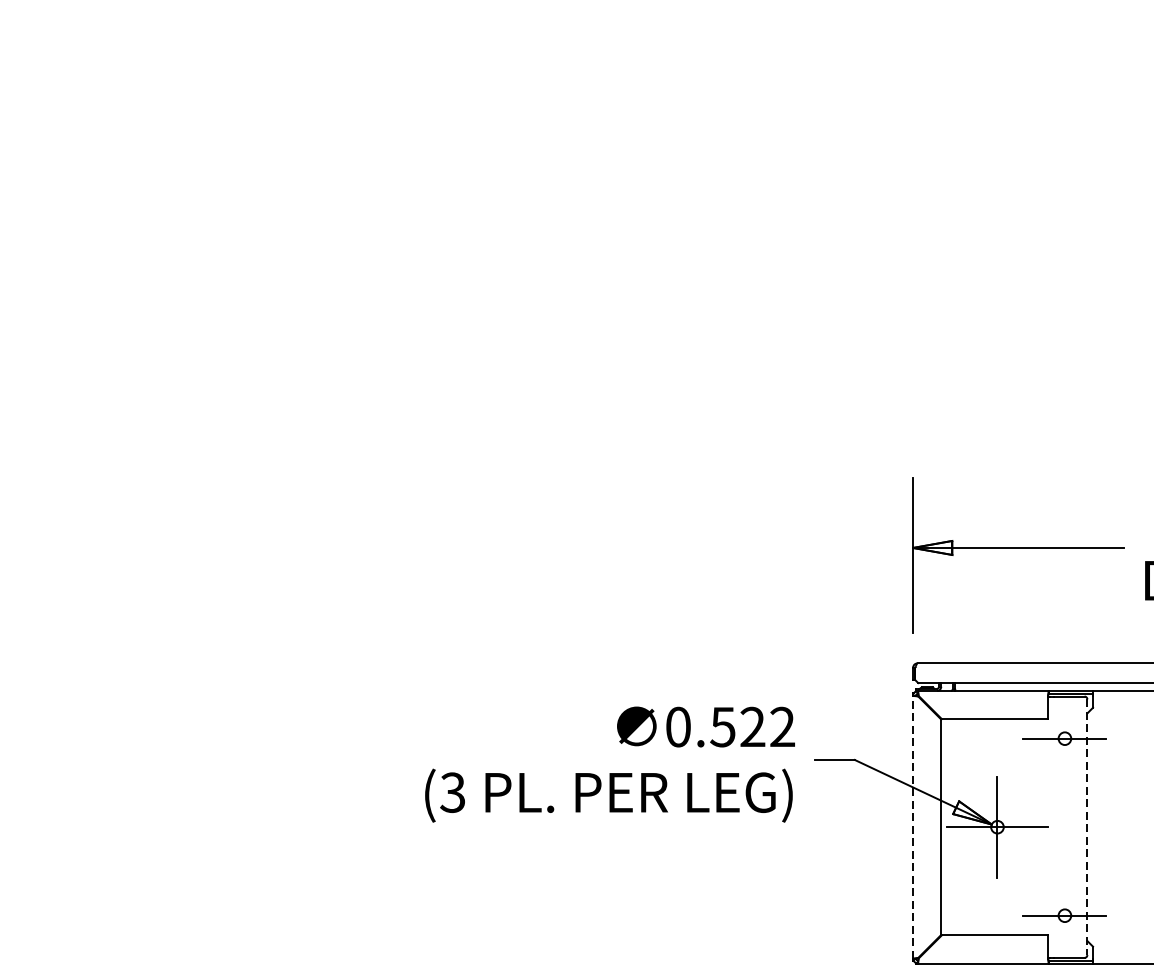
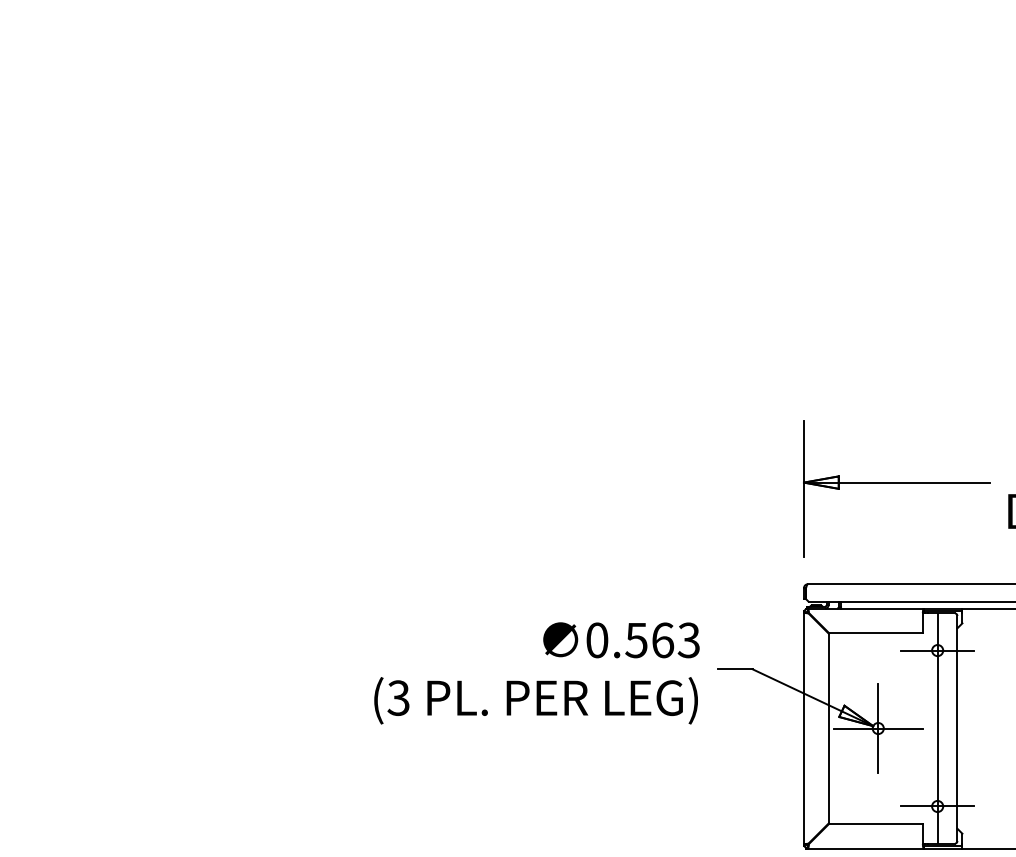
text: (767, 727) -> (675, 640), 0.522 -> 0.563
line: (913, 827) -> (804, 728), dashed -> solid
line: (1064, 827) -> (937, 728), added
line: (1087, 827) -> (957, 728), dashed -> solid

